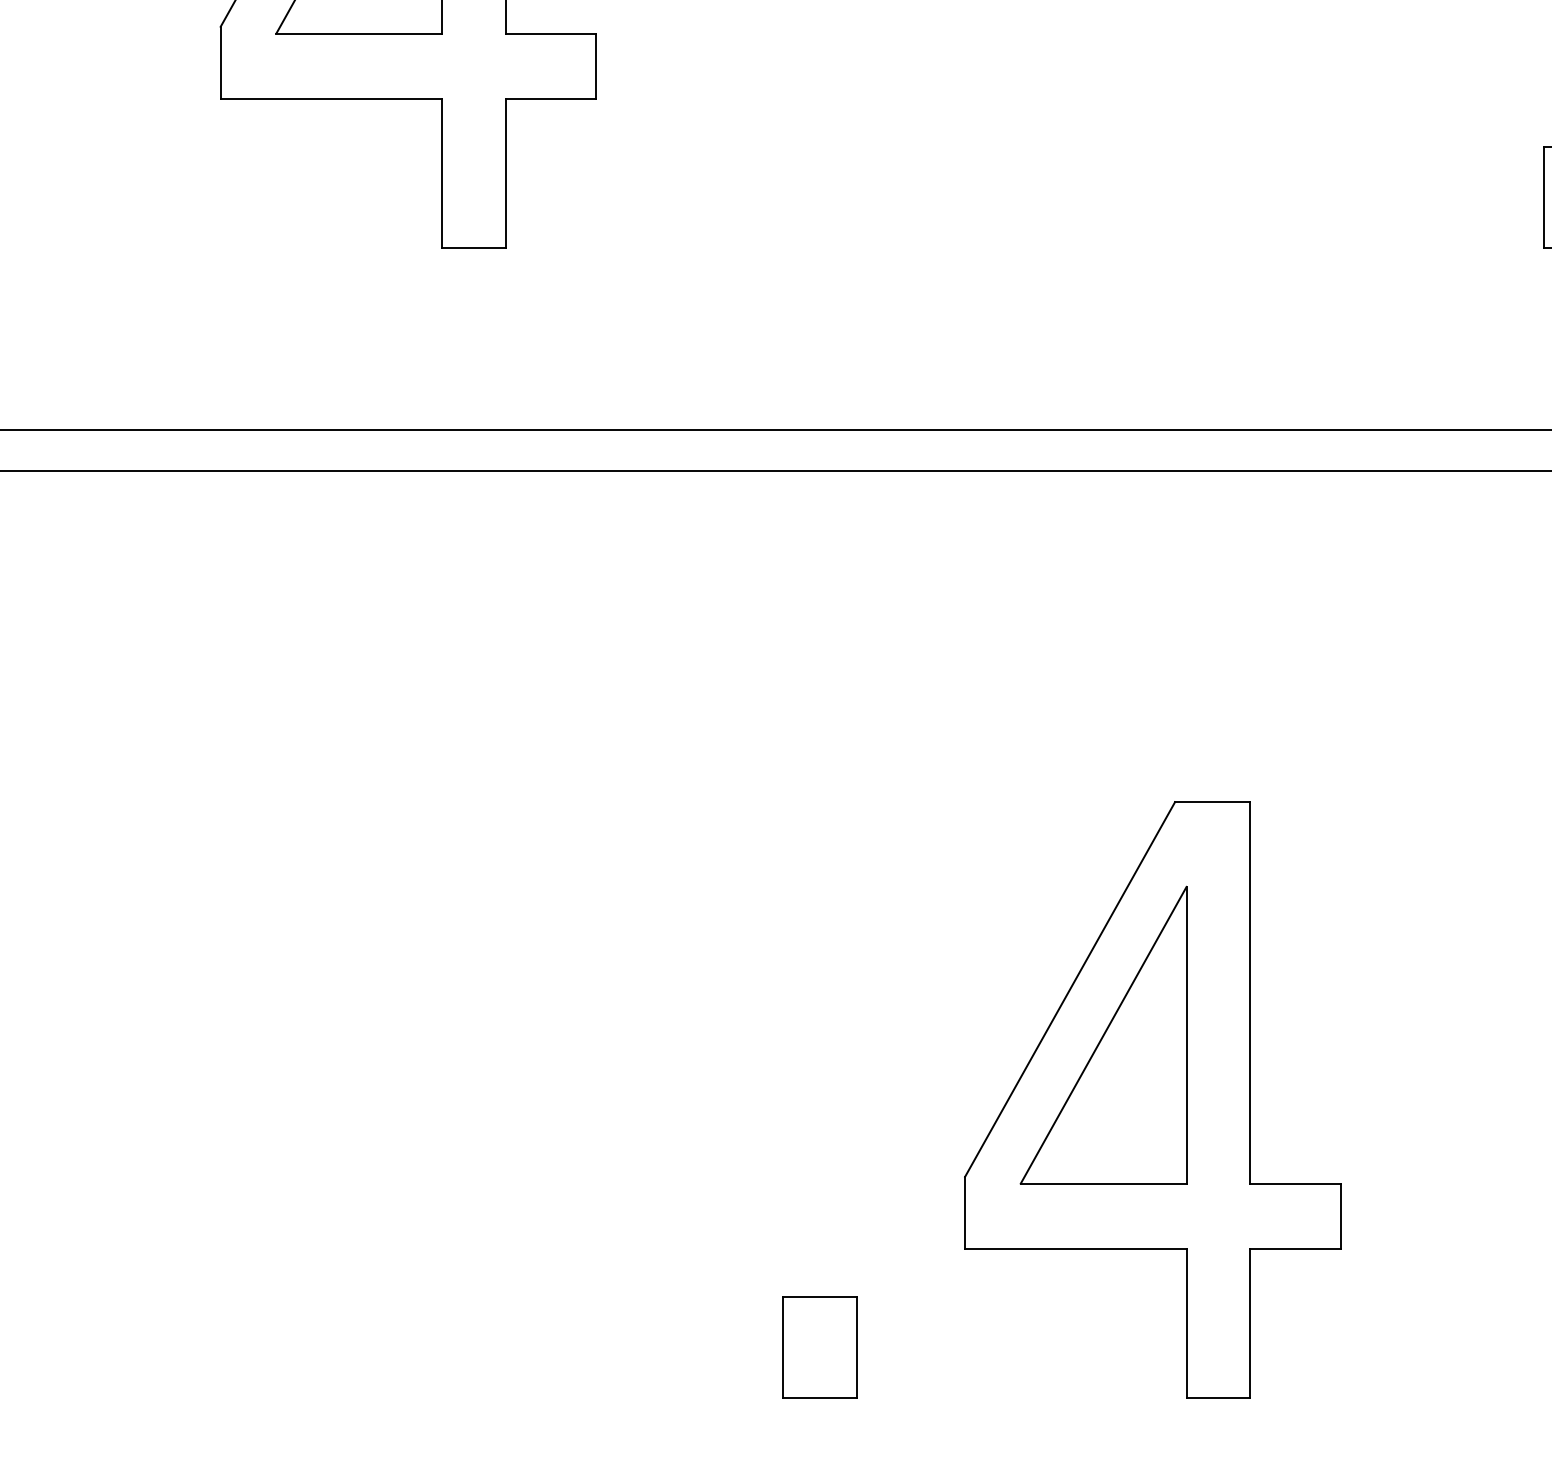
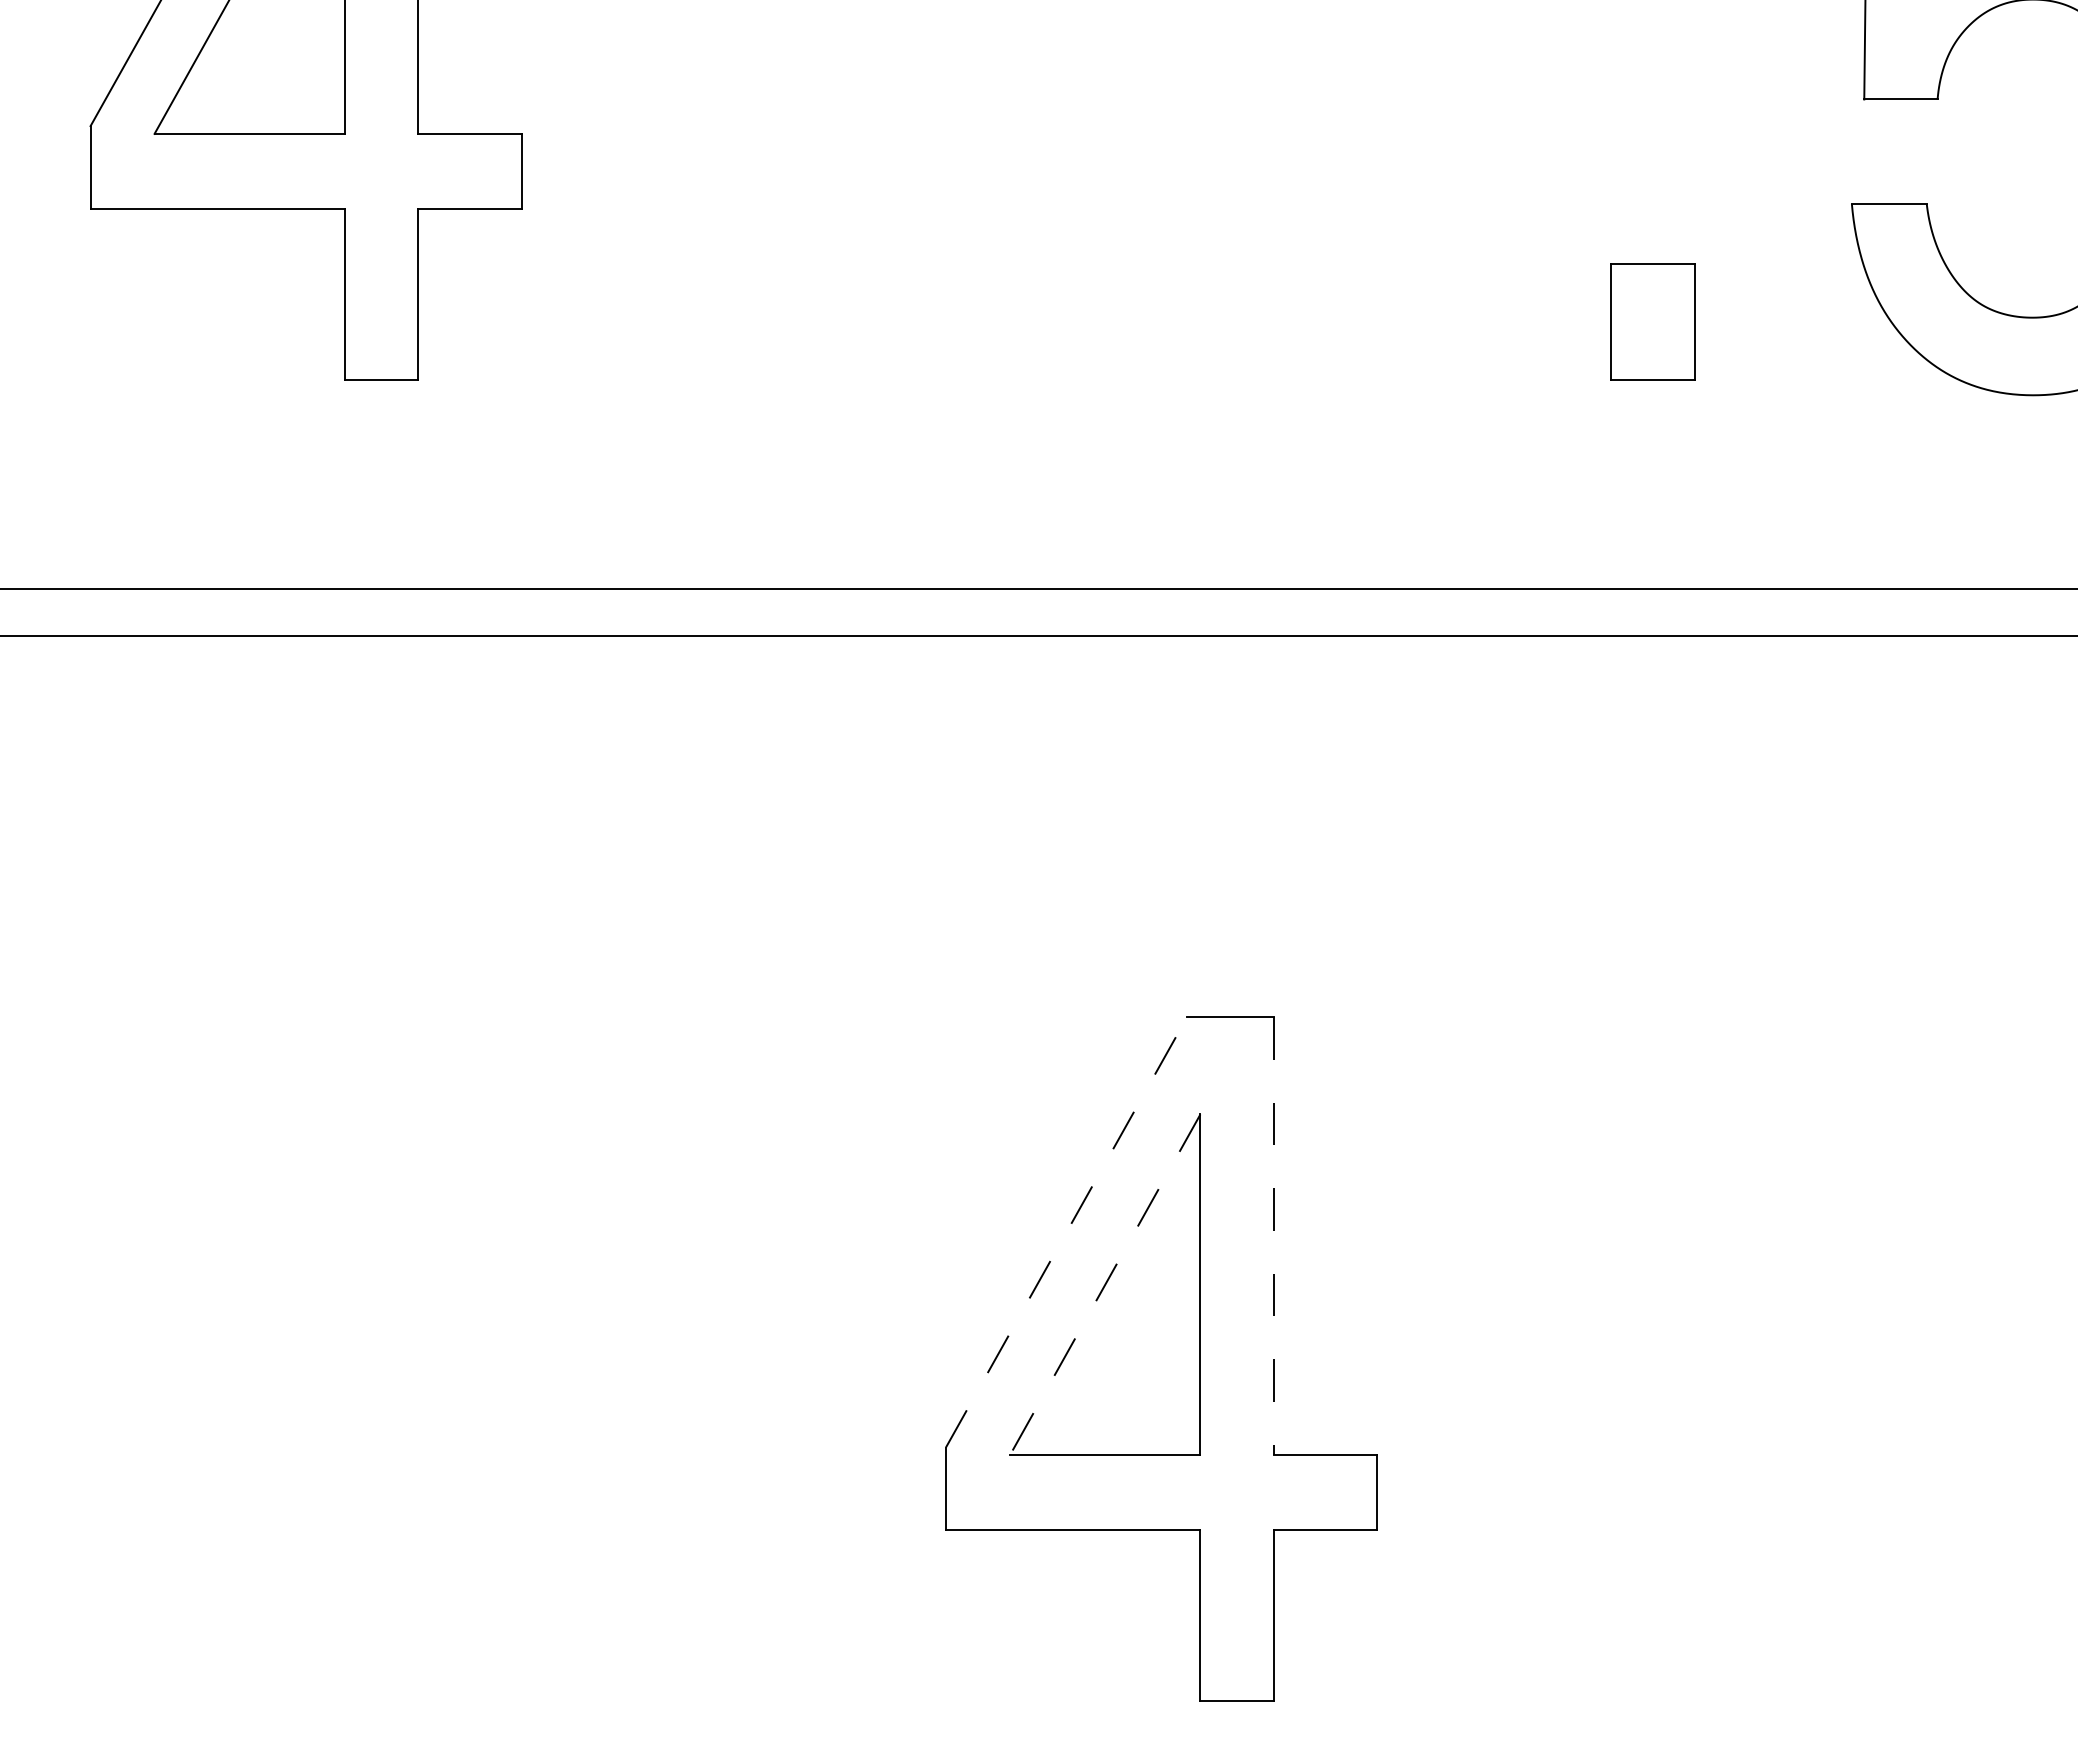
line: (1070, 989) -> (1066, 1232), solid -> dashed
line: (1250, 993) -> (1273, 1236), solid -> dashed
line: (1103, 1035) -> (1104, 1285), solid -> dashed
part: (820, 1347) -> (779, 1643), removed

